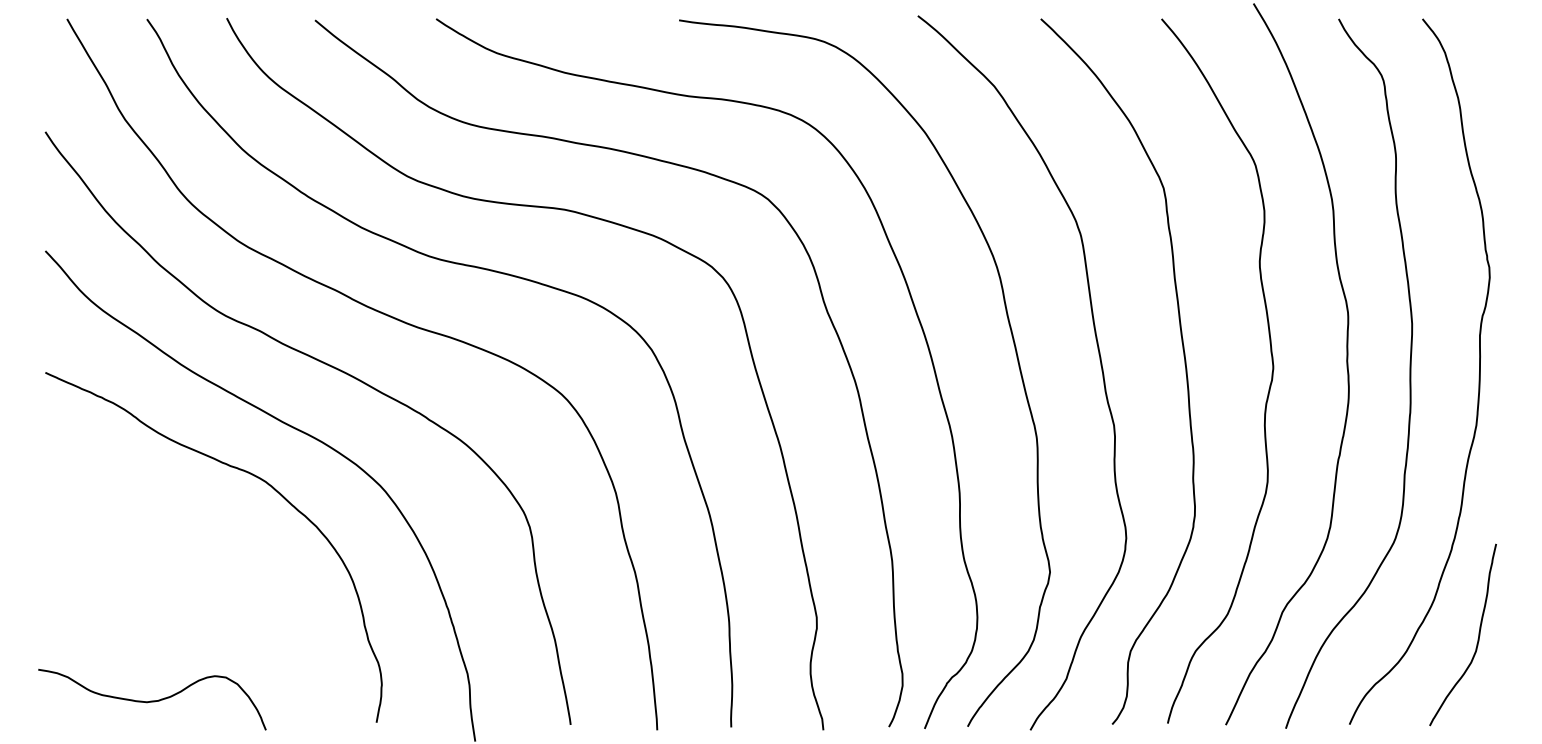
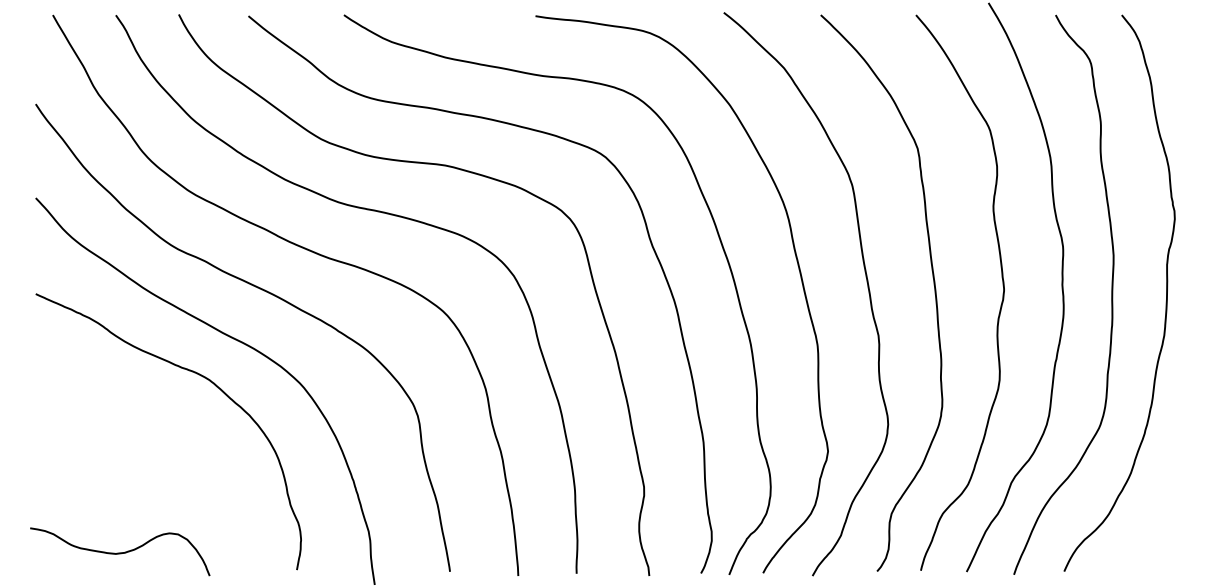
curve: (1477, 638) -> (1165, 503), removed

